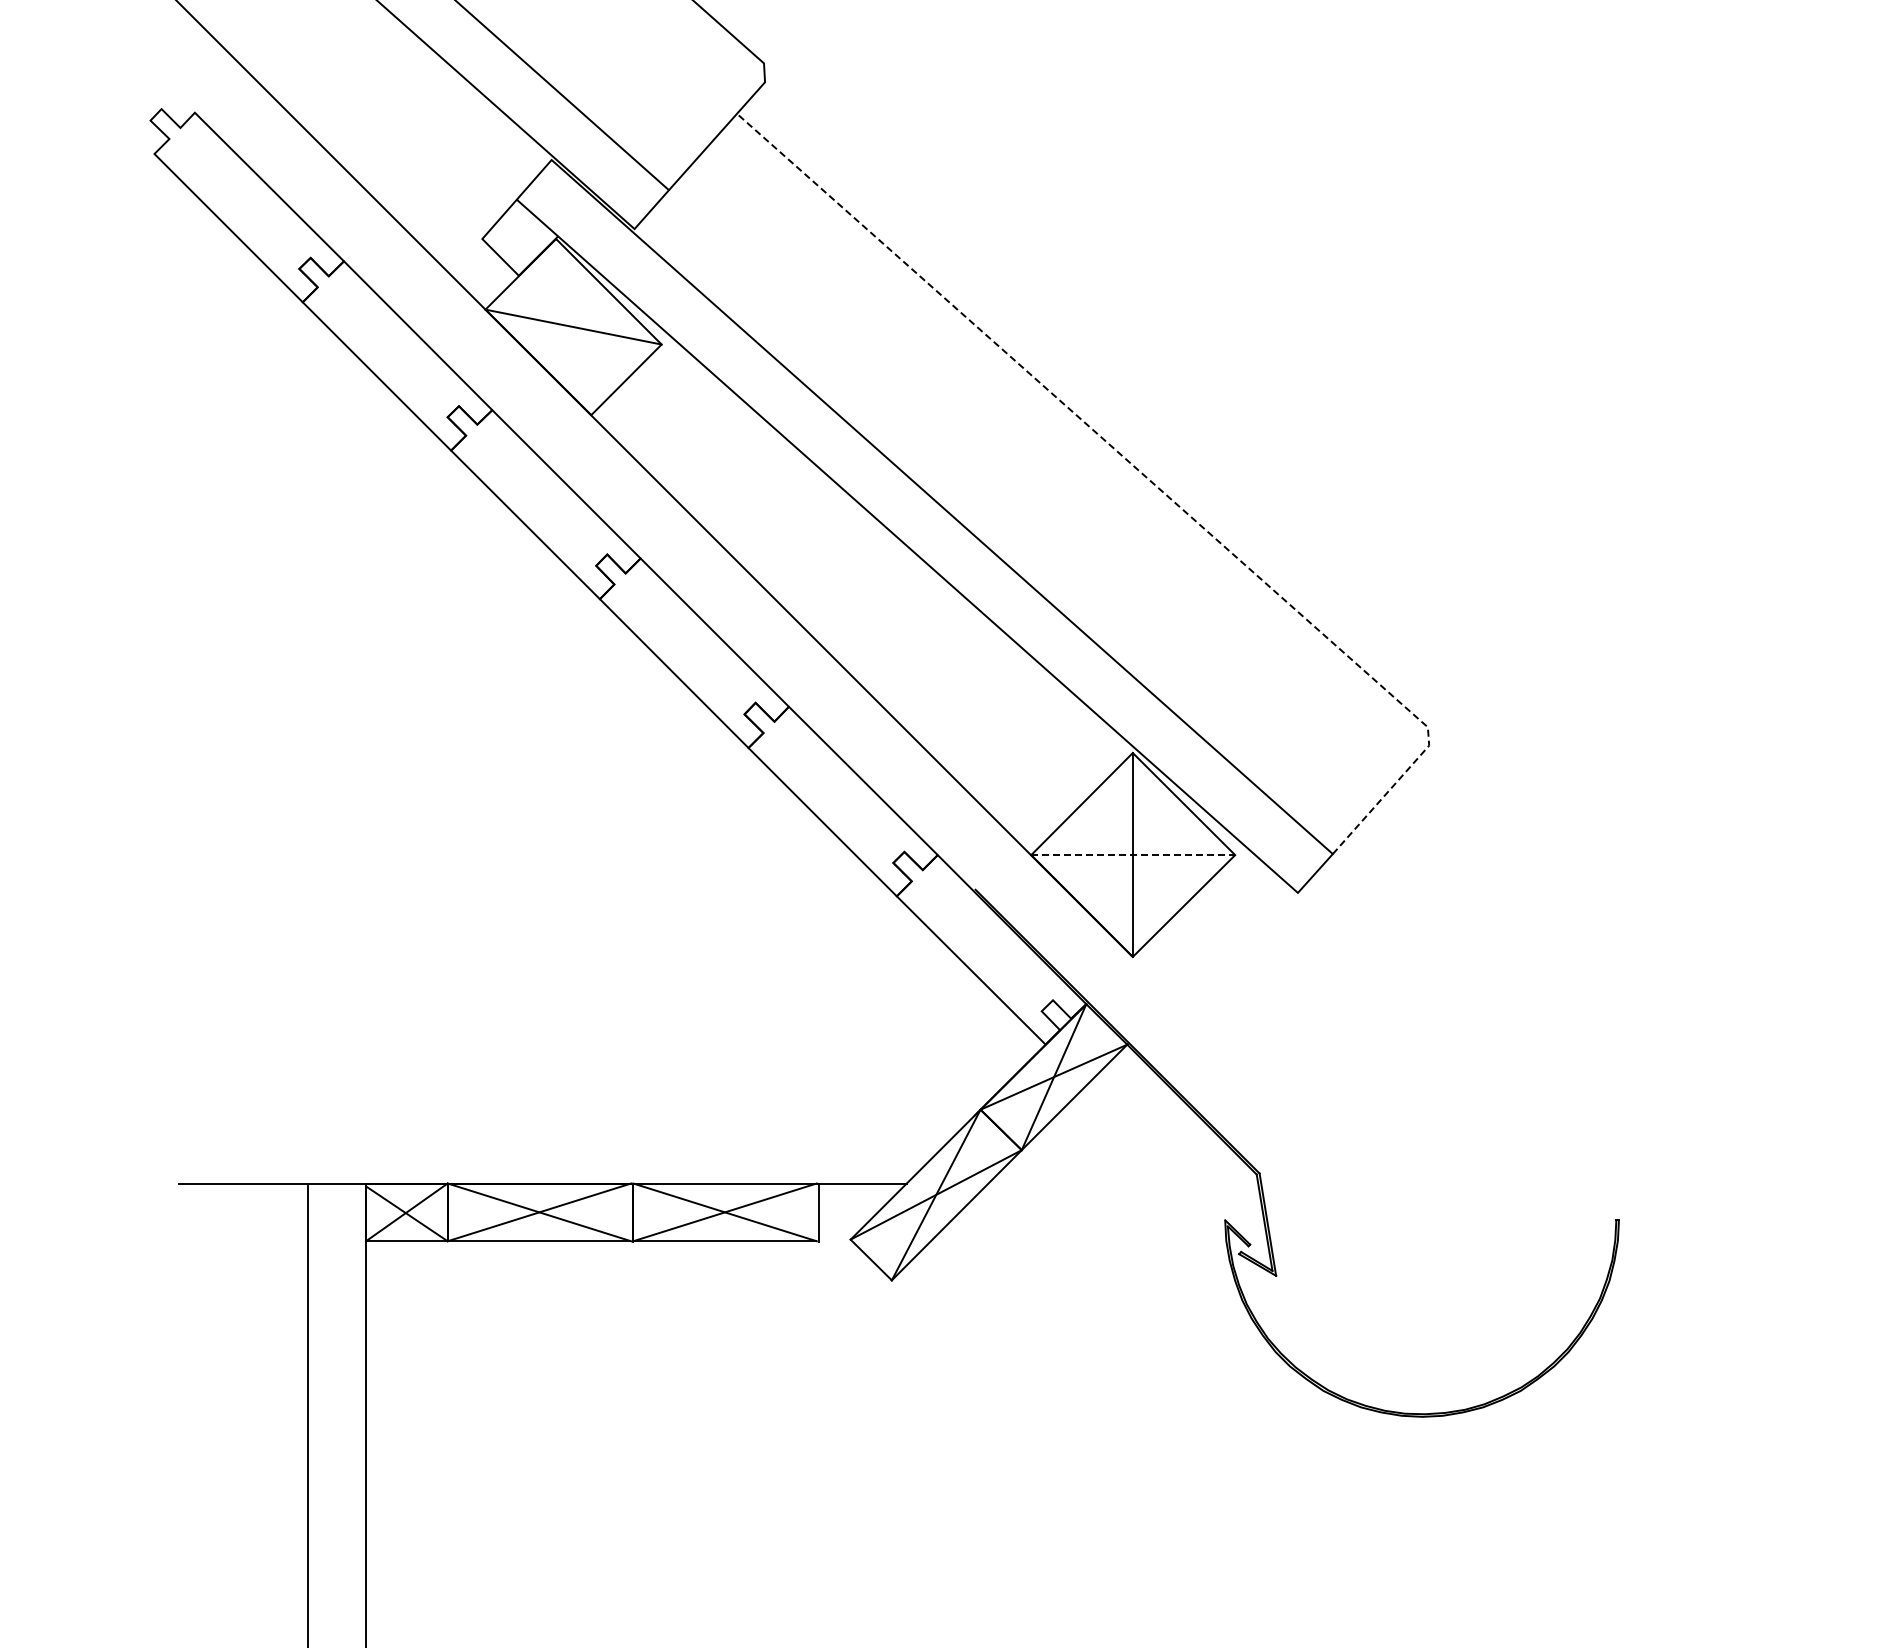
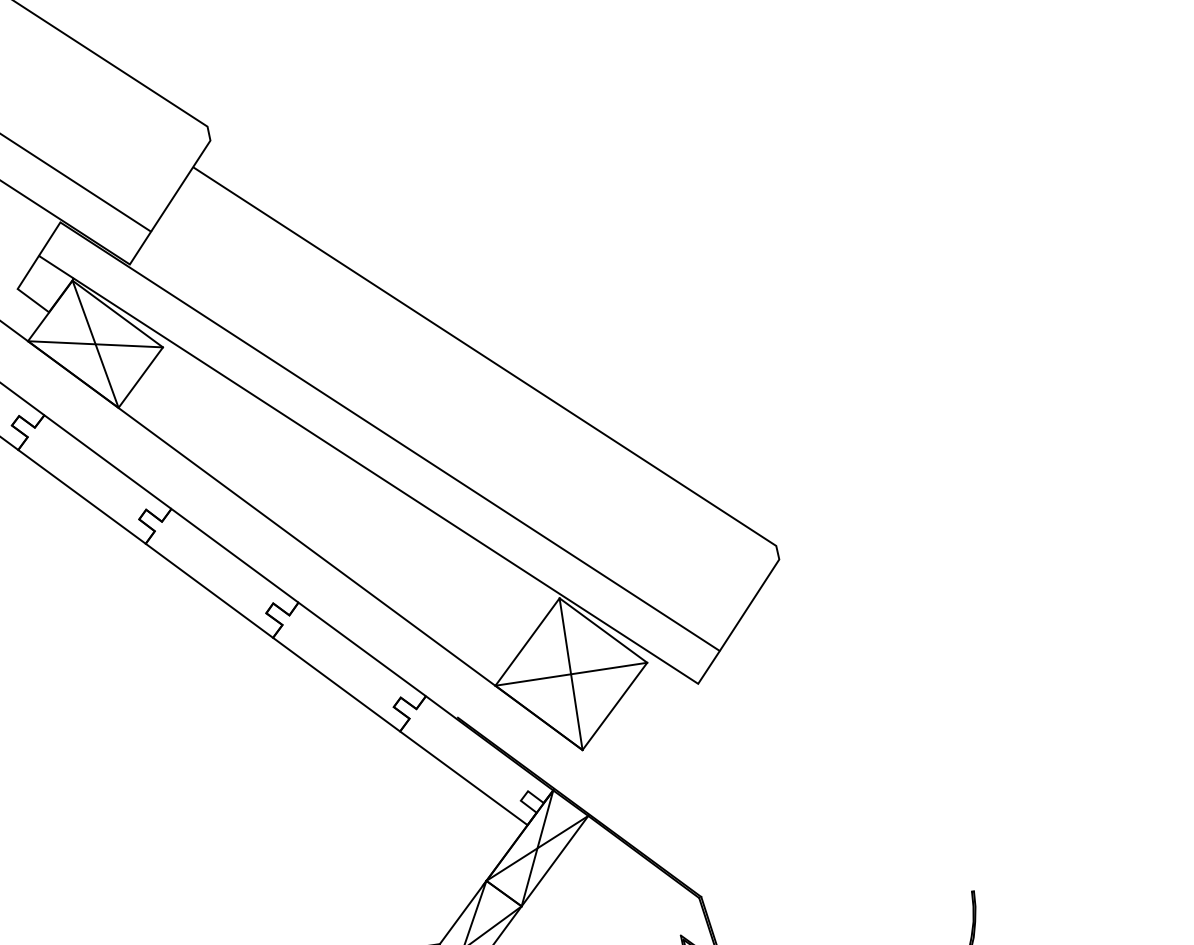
line: (573, 327) -> (95, 344), added
line: (1144, 475) -> (537, 390), dashed -> solid
line: (1133, 855) -> (571, 674), dashed -> solid

